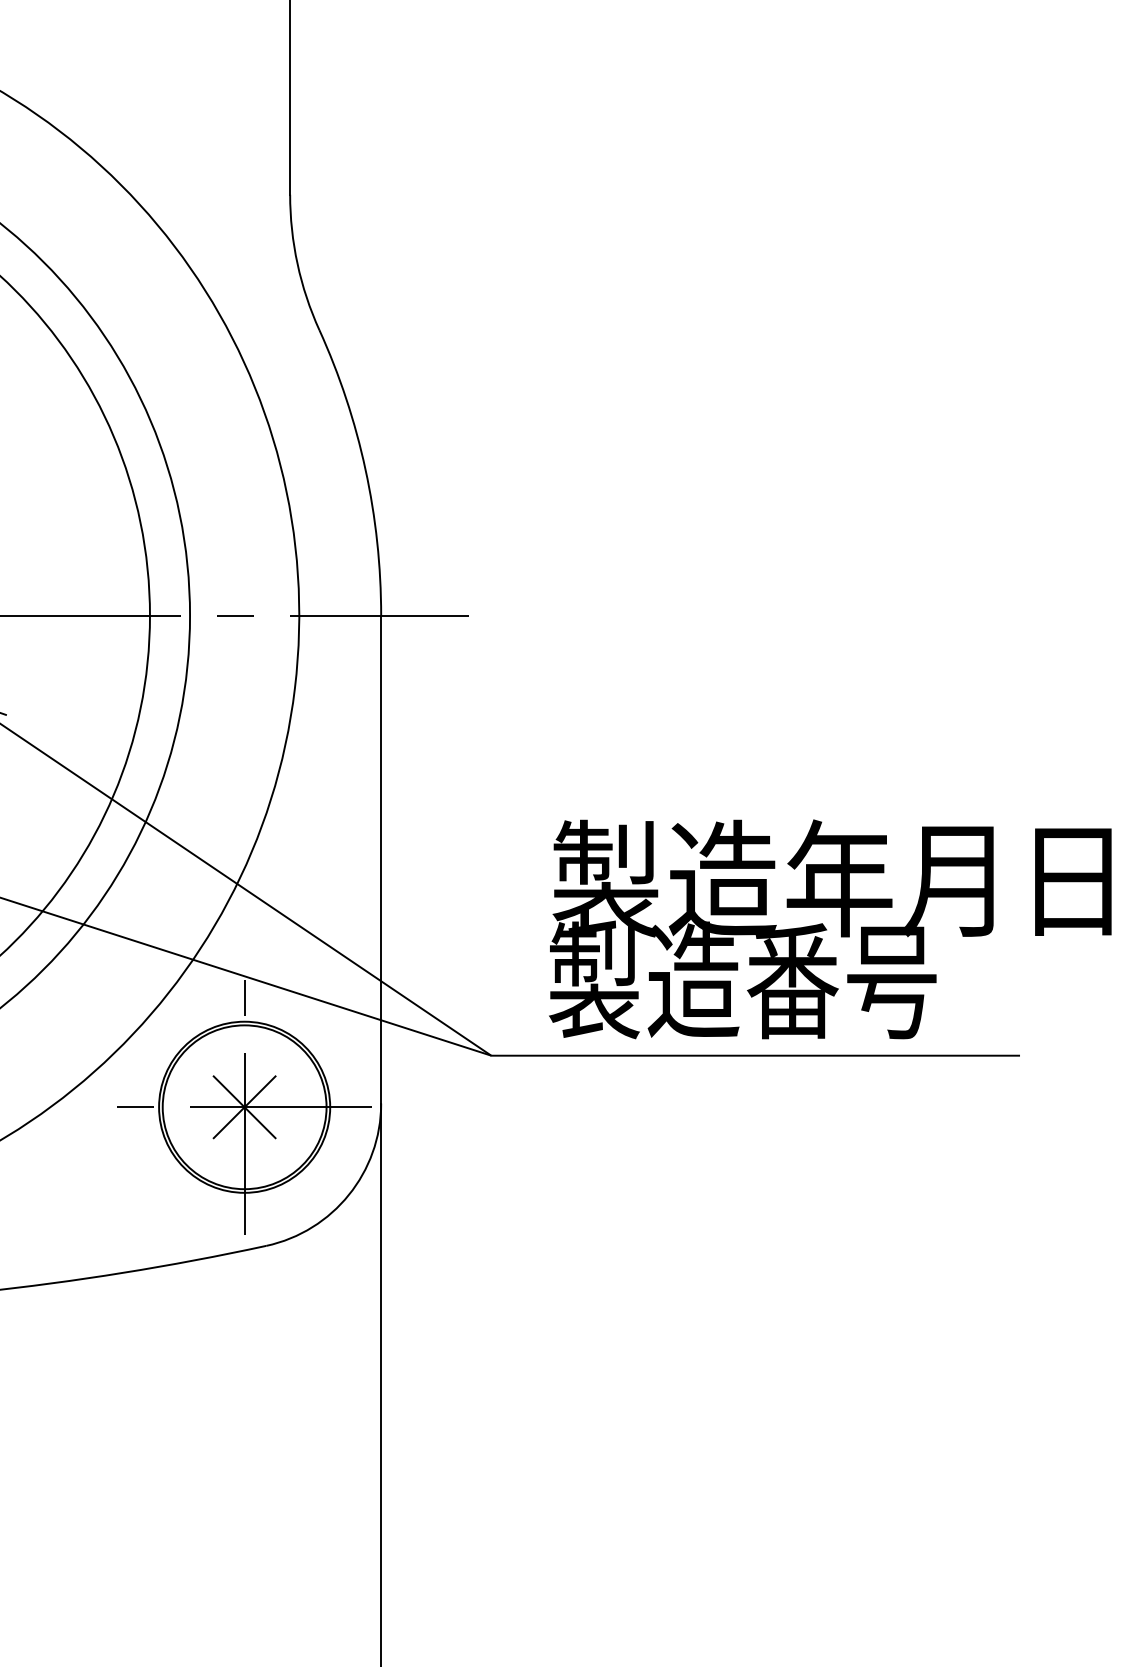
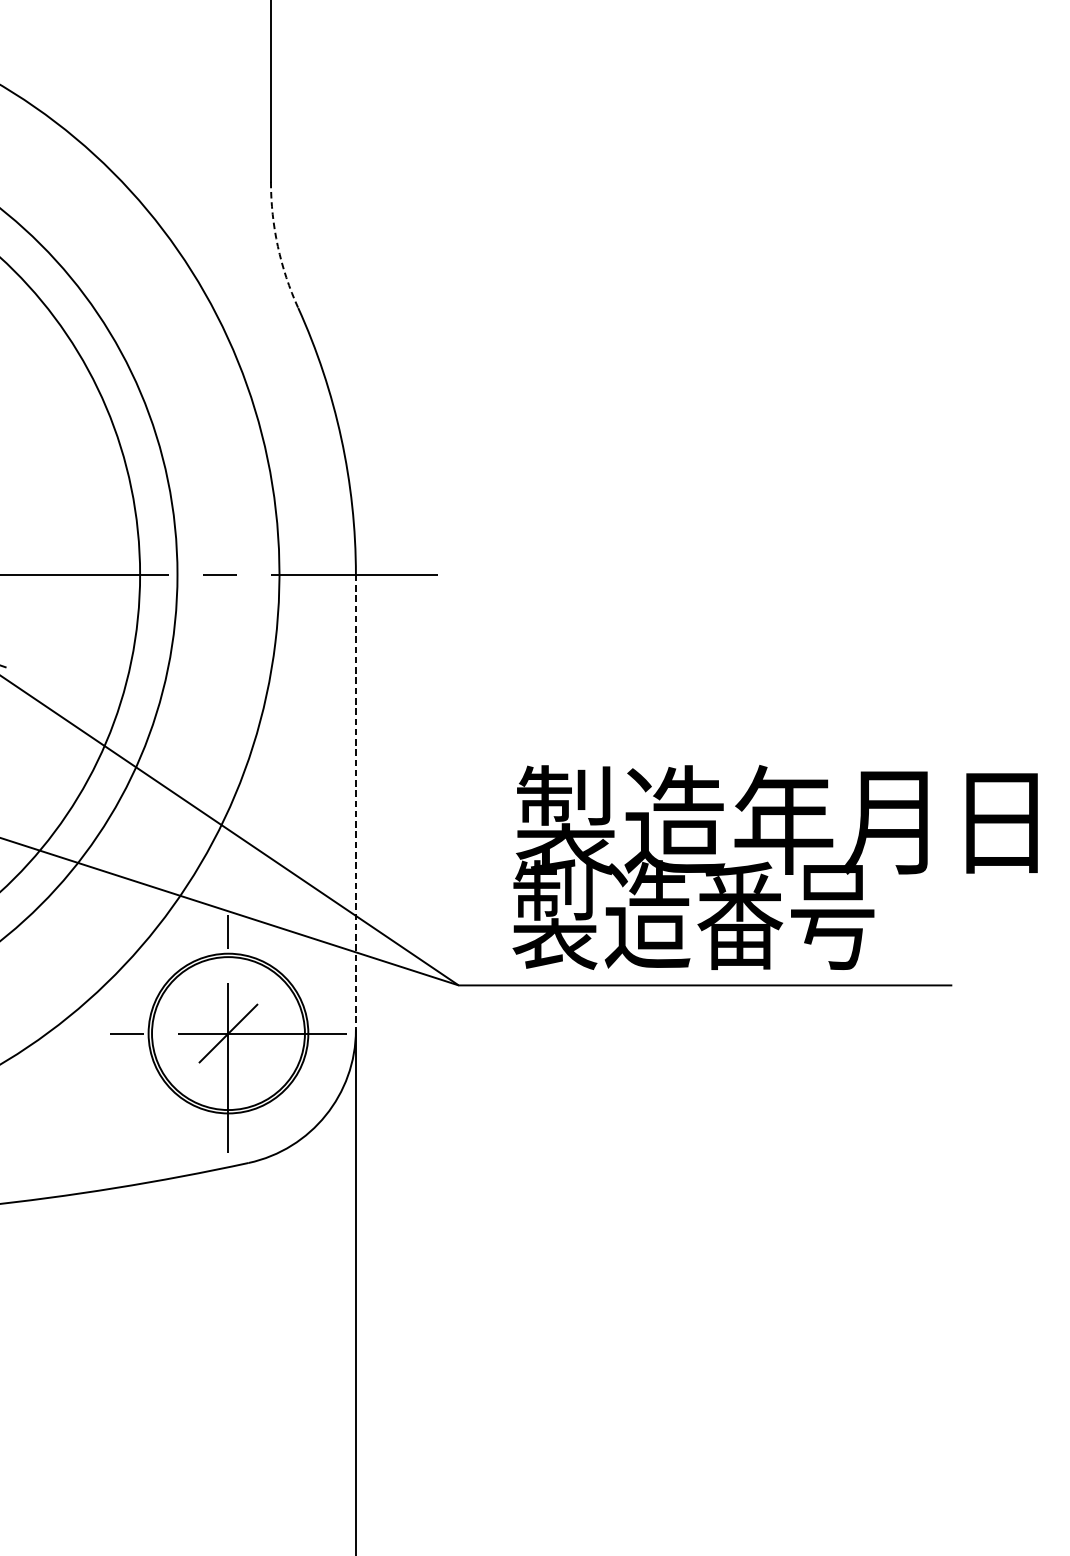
arc: (297, 263) -> (277, 245), solid -> dashed
line: (381, 859) -> (356, 802), solid -> dashed
line: (244, 1107) -> (228, 1033), removed

